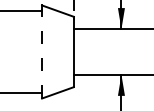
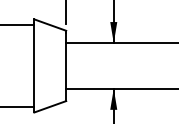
line: (42, 53) -> (34, 67), dashed -> solid

